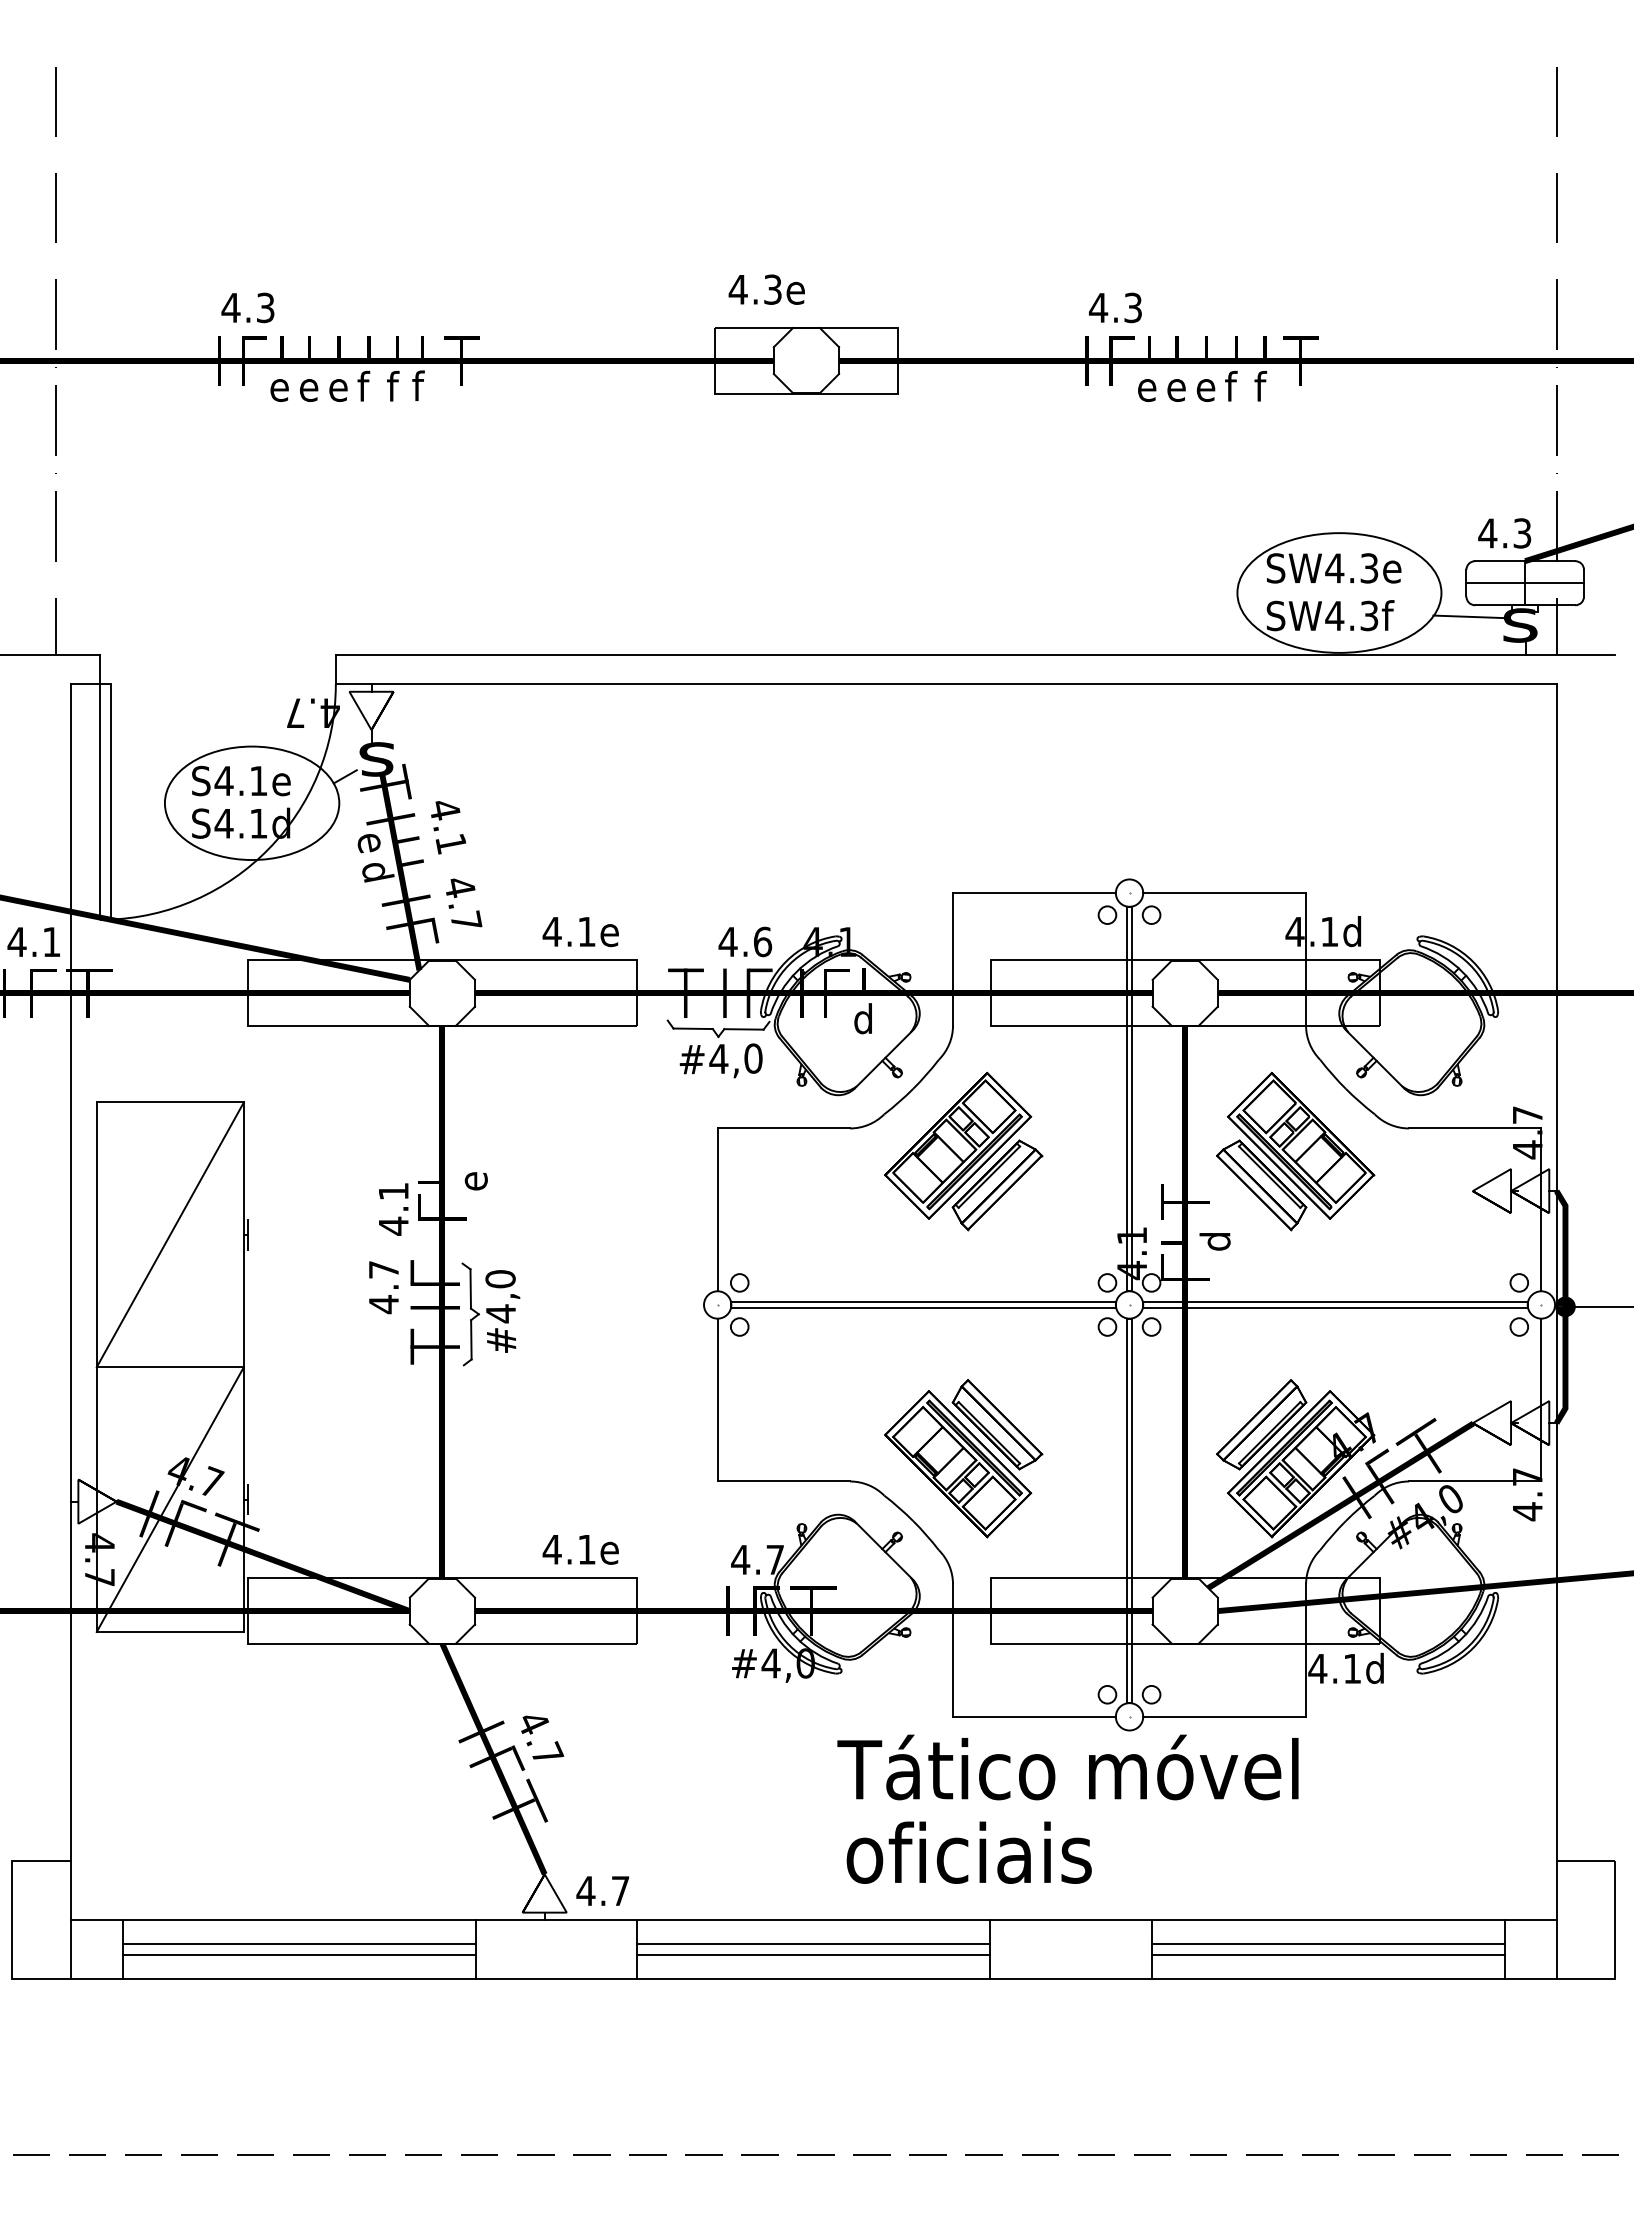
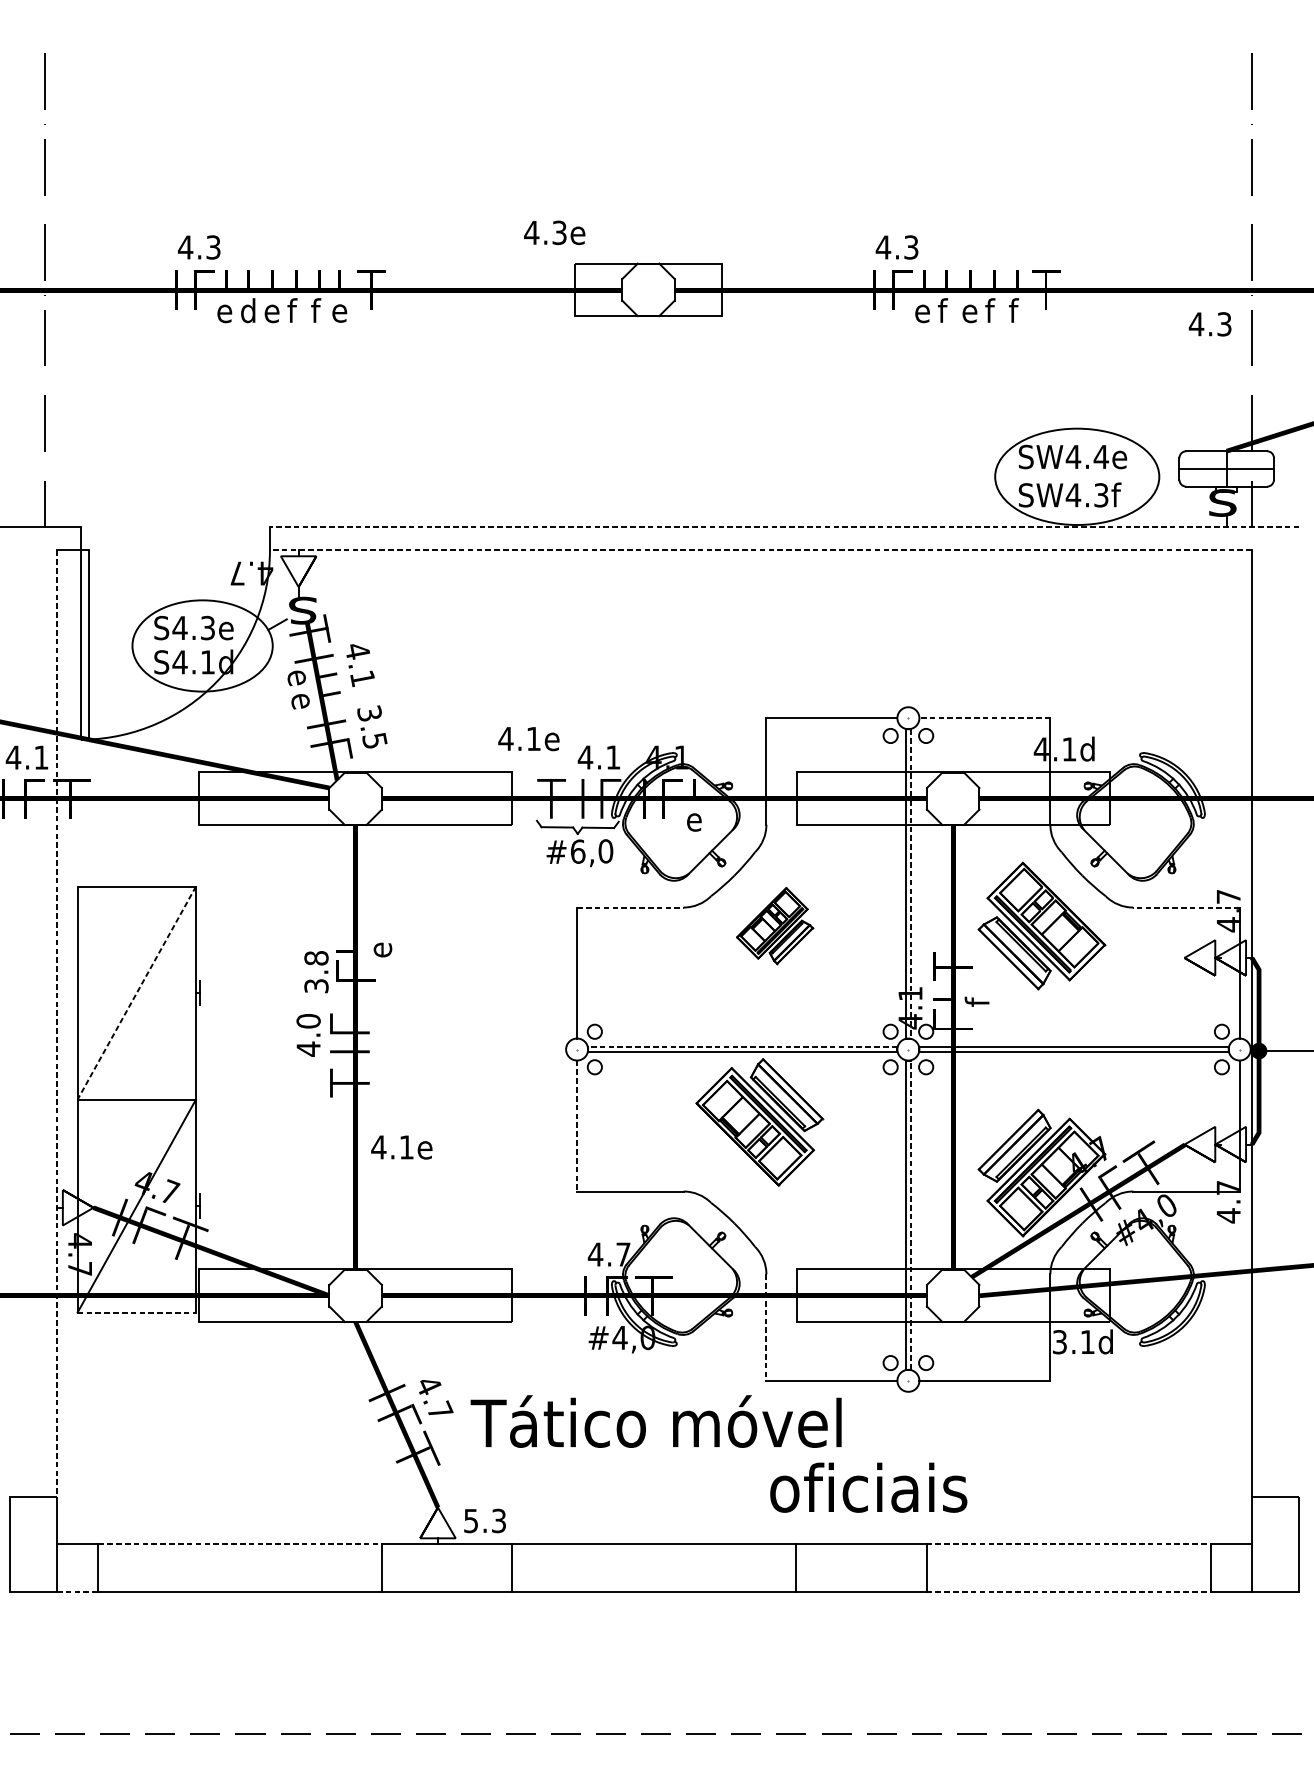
text: (766, 289) -> (554, 232), moved
text: (309, 385) -> (248, 309), e -> d
text: (421, 385) -> (338, 309), f -> e
text: (1175, 385) -> (945, 309), e -> f
text: (1504, 533) -> (1210, 324), moved
text: (1368, 568) -> (1100, 457), SW4.3e -> SW4.4e
line: (1471, 616) -> (1183, 495), removed
line: (975, 655) -> (784, 527), solid -> dashed
line: (945, 684) -> (760, 550), solid -> dashed
text: (258, 780) -> (207, 627), S4.1e -> S4.3e
text: (378, 872) -> (304, 701), d -> e
line: (1224, 893) -> (984, 718), solid -> dashed
text: (463, 903) -> (372, 726), 4.7 -> 3.5
text: (580, 932) -> (528, 739), moved
text: (763, 941) -> (613, 757), 4.6 -> 4.1
text: (863, 1018) -> (694, 819), d -> e
text: (718, 1058) -> (577, 851), #4,0 -> #6,0
line: (1132, 1099) -> (910, 884), solid -> dashed
line: (784, 1128) -> (630, 907), solid -> dashed
line: (1474, 1128) -> (1185, 907), solid -> dashed
part: (963, 1151) -> (774, 926), size x0.6
text: (393, 1208) -> (316, 971), 4.1 -> 3.8
line: (170, 1235) -> (136, 993), solid -> dashed
text: (1214, 1242) -> (976, 999), d -> f
text: (383, 1269) -> (308, 1020), 4.7 -> 4.0
line: (71, 1273) -> (57, 1024), solid -> dashed
line: (923, 1302) -> (742, 1047), solid -> dashed
part: (490, 1314) -> (394, 1057), removed
line: (717, 1400) -> (576, 1126), solid -> dashed
part: (963, 1458) -> (759, 1122), moved
line: (1132, 1510) -> (910, 1214), solid -> dashed
text: (580, 1549) -> (401, 1147), moved
line: (170, 1631) -> (136, 1312), solid -> dashed
line: (953, 1651) -> (766, 1328), solid -> dashed
text: (1317, 1668) -> (1059, 1341), 4.1d -> 3.1d
text: (1067, 1767) -> (655, 1421), moved
text: (968, 1852) -> (868, 1487), moved
text: (602, 1890) -> (484, 1520), 4.7 -> 5.3
line: (299, 1919) -> (240, 1543), solid -> dashed
line: (1328, 1919) -> (1068, 1543), solid -> dashed
line: (298, 1943) -> (239, 1563), removed
line: (813, 1943) -> (654, 1563), removed
line: (1328, 1943) -> (1068, 1563), removed
line: (298, 1955) -> (239, 1572), removed
line: (813, 1955) -> (654, 1572), removed
line: (1328, 1955) -> (1068, 1572), removed
line: (96, 1978) -> (77, 1591), solid -> dashed
line: (1328, 1978) -> (1068, 1591), solid -> dashed

